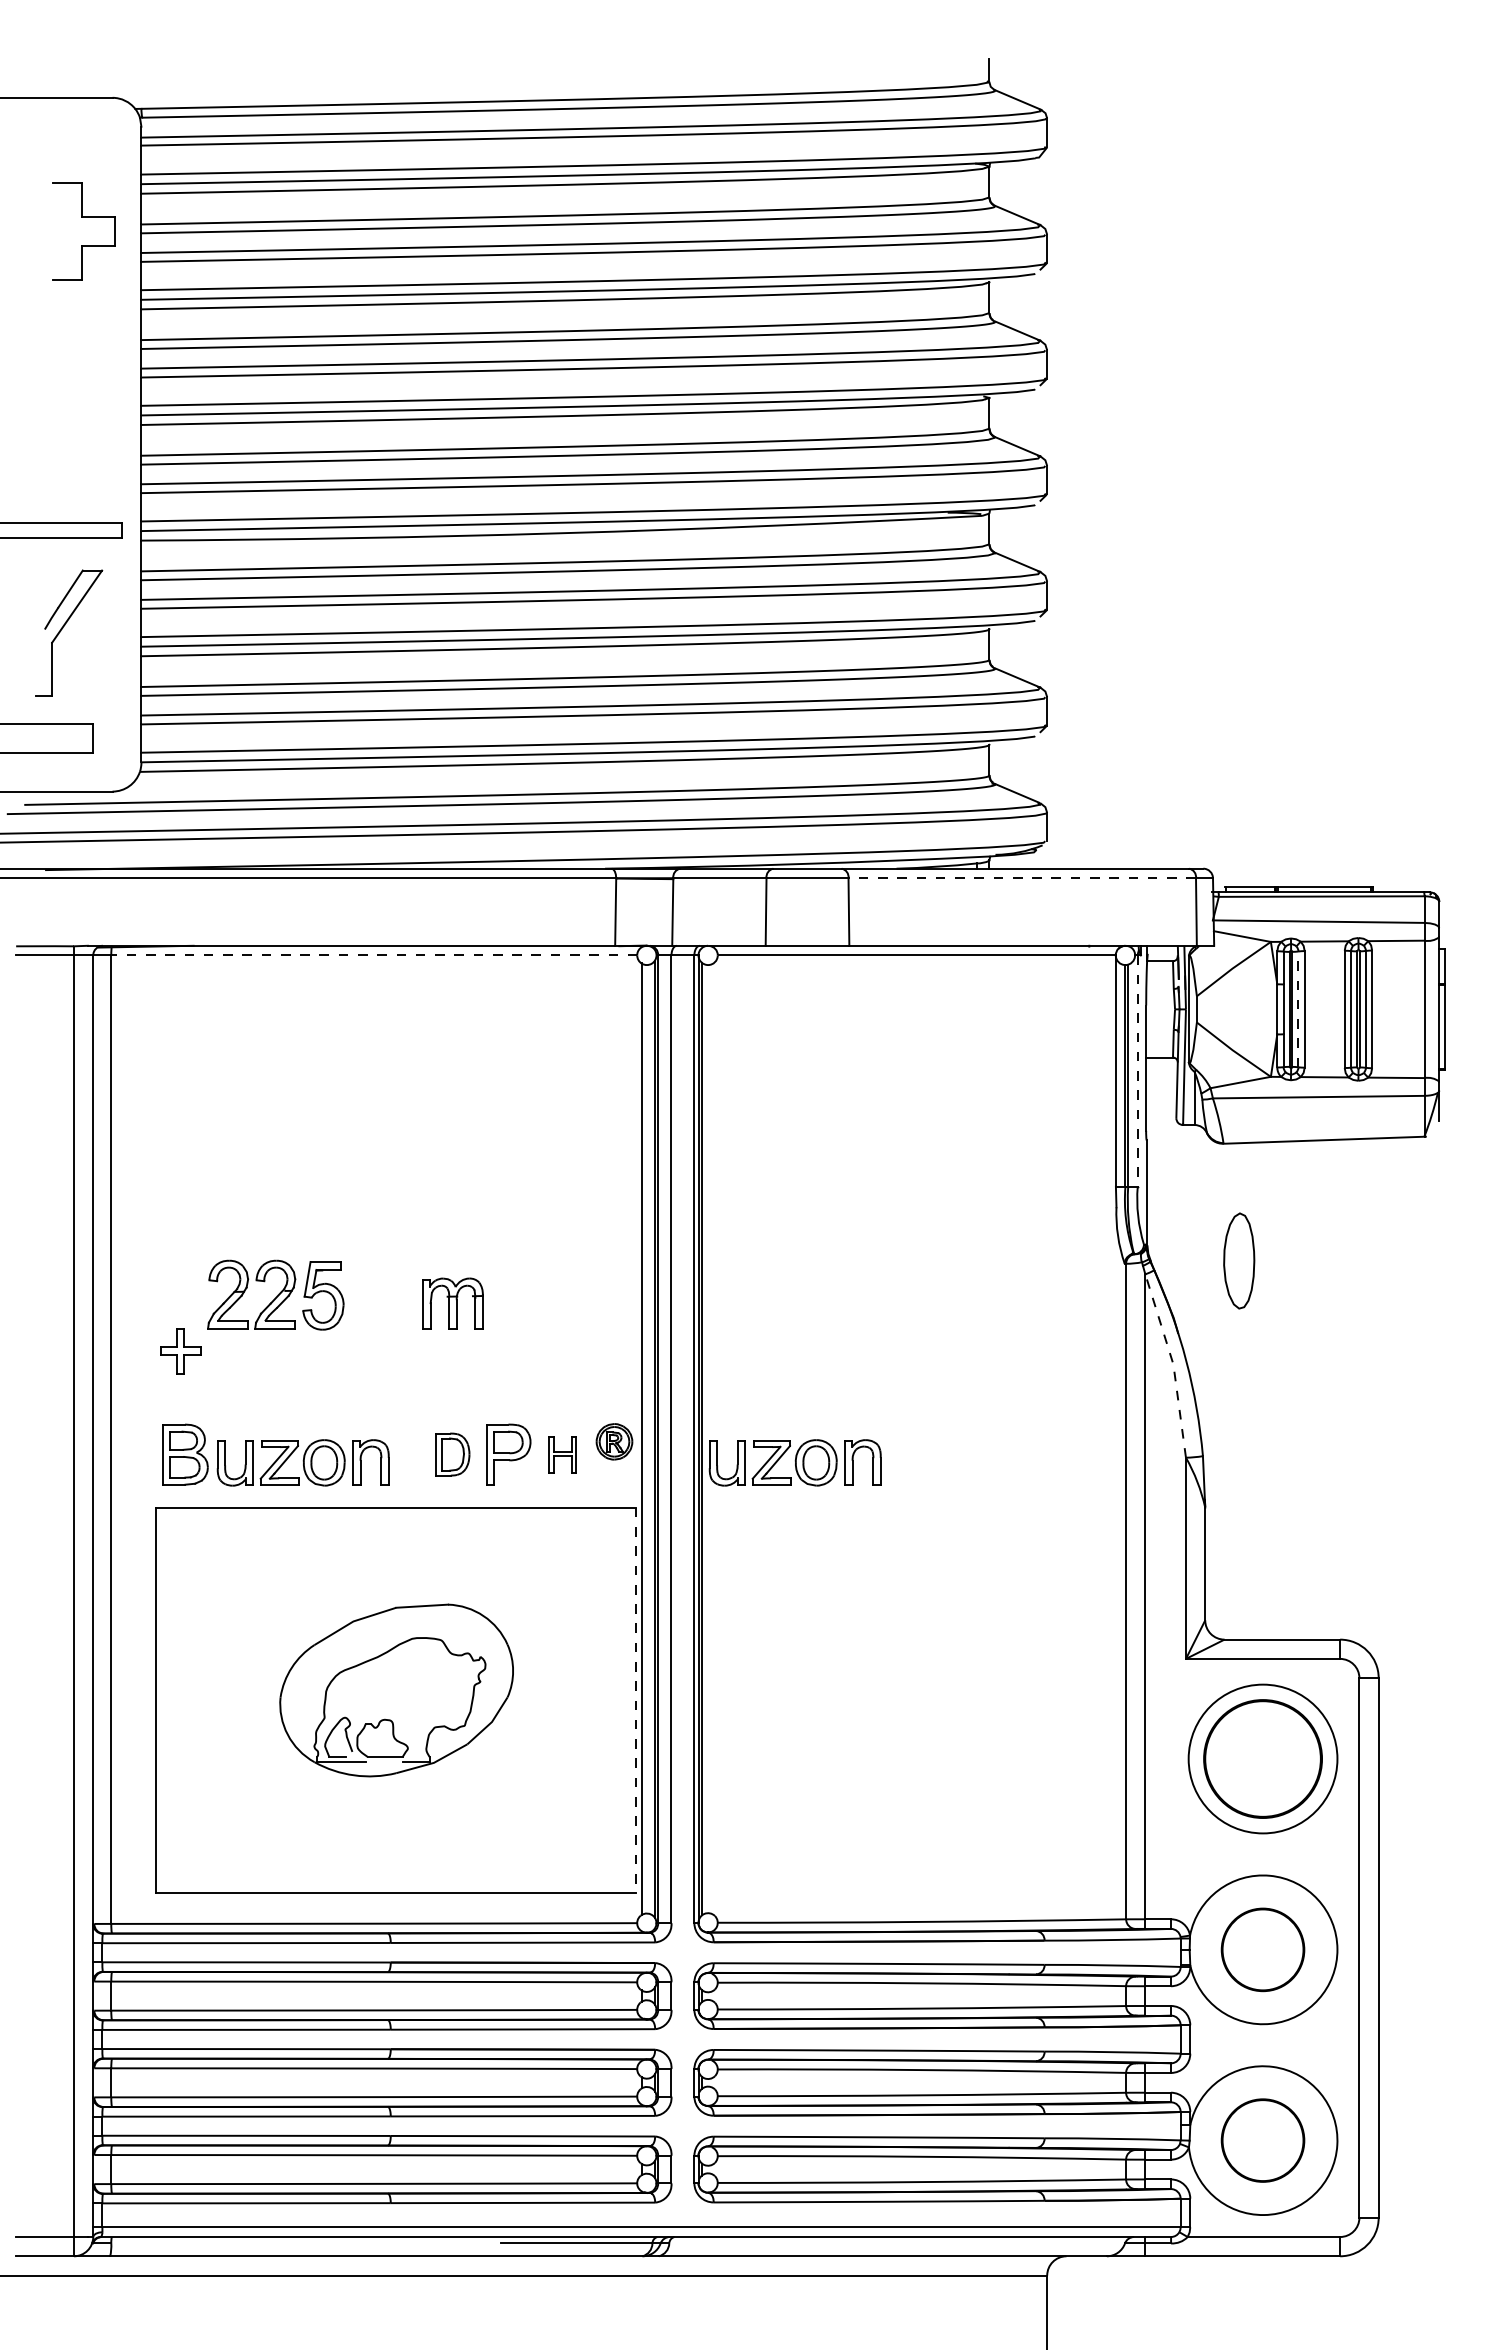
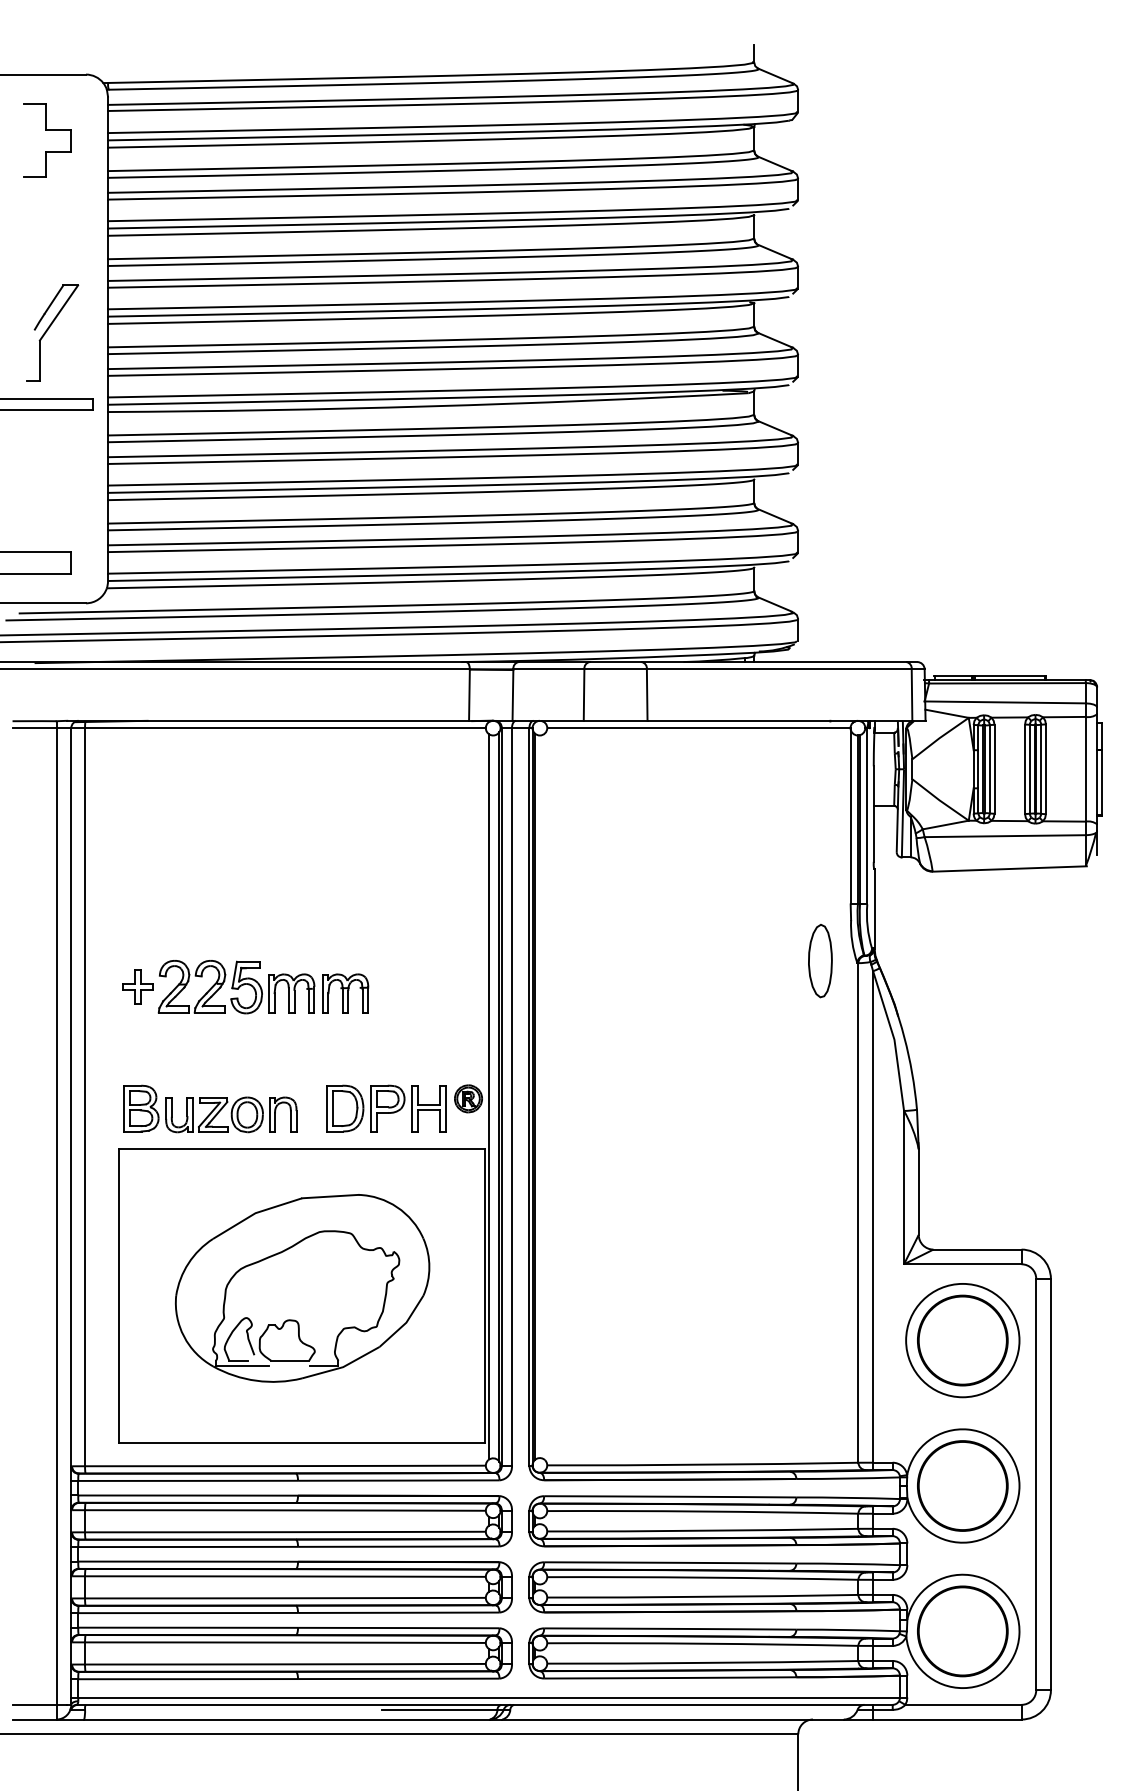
part: (83, 217) -> (47, 129), moved
part: (63, 628) -> (48, 329), moved
line: (1022, 878) -> (779, 669), dashed -> solid
line: (373, 955) -> (284, 728), dashed -> solid
line: (1298, 1009) -> (989, 769), dashed -> solid
line: (1137, 1071) -> (867, 816), dashed -> solid
part: (1239, 1260) -> (820, 960), moved
part: (382, 1303) -> (291, 993), added
part: (180, 1351) -> (137, 987), moved
line: (1173, 1364) -> (894, 1039), dashed -> solid
part: (452, 1454) -> (345, 1108), size x1.43
part: (562, 1454) -> (428, 1108), size x1.67
part: (794, 1462) -> (605, 1114), removed
part: (396, 1690) -> (302, 1288), size x1.43
line: (635, 1700) -> (484, 1295), dashed -> solid
circle: (1262, 1949) -> (962, 1485), size x1.43
part: (1262, 2140) -> (962, 1631), size x1.43

